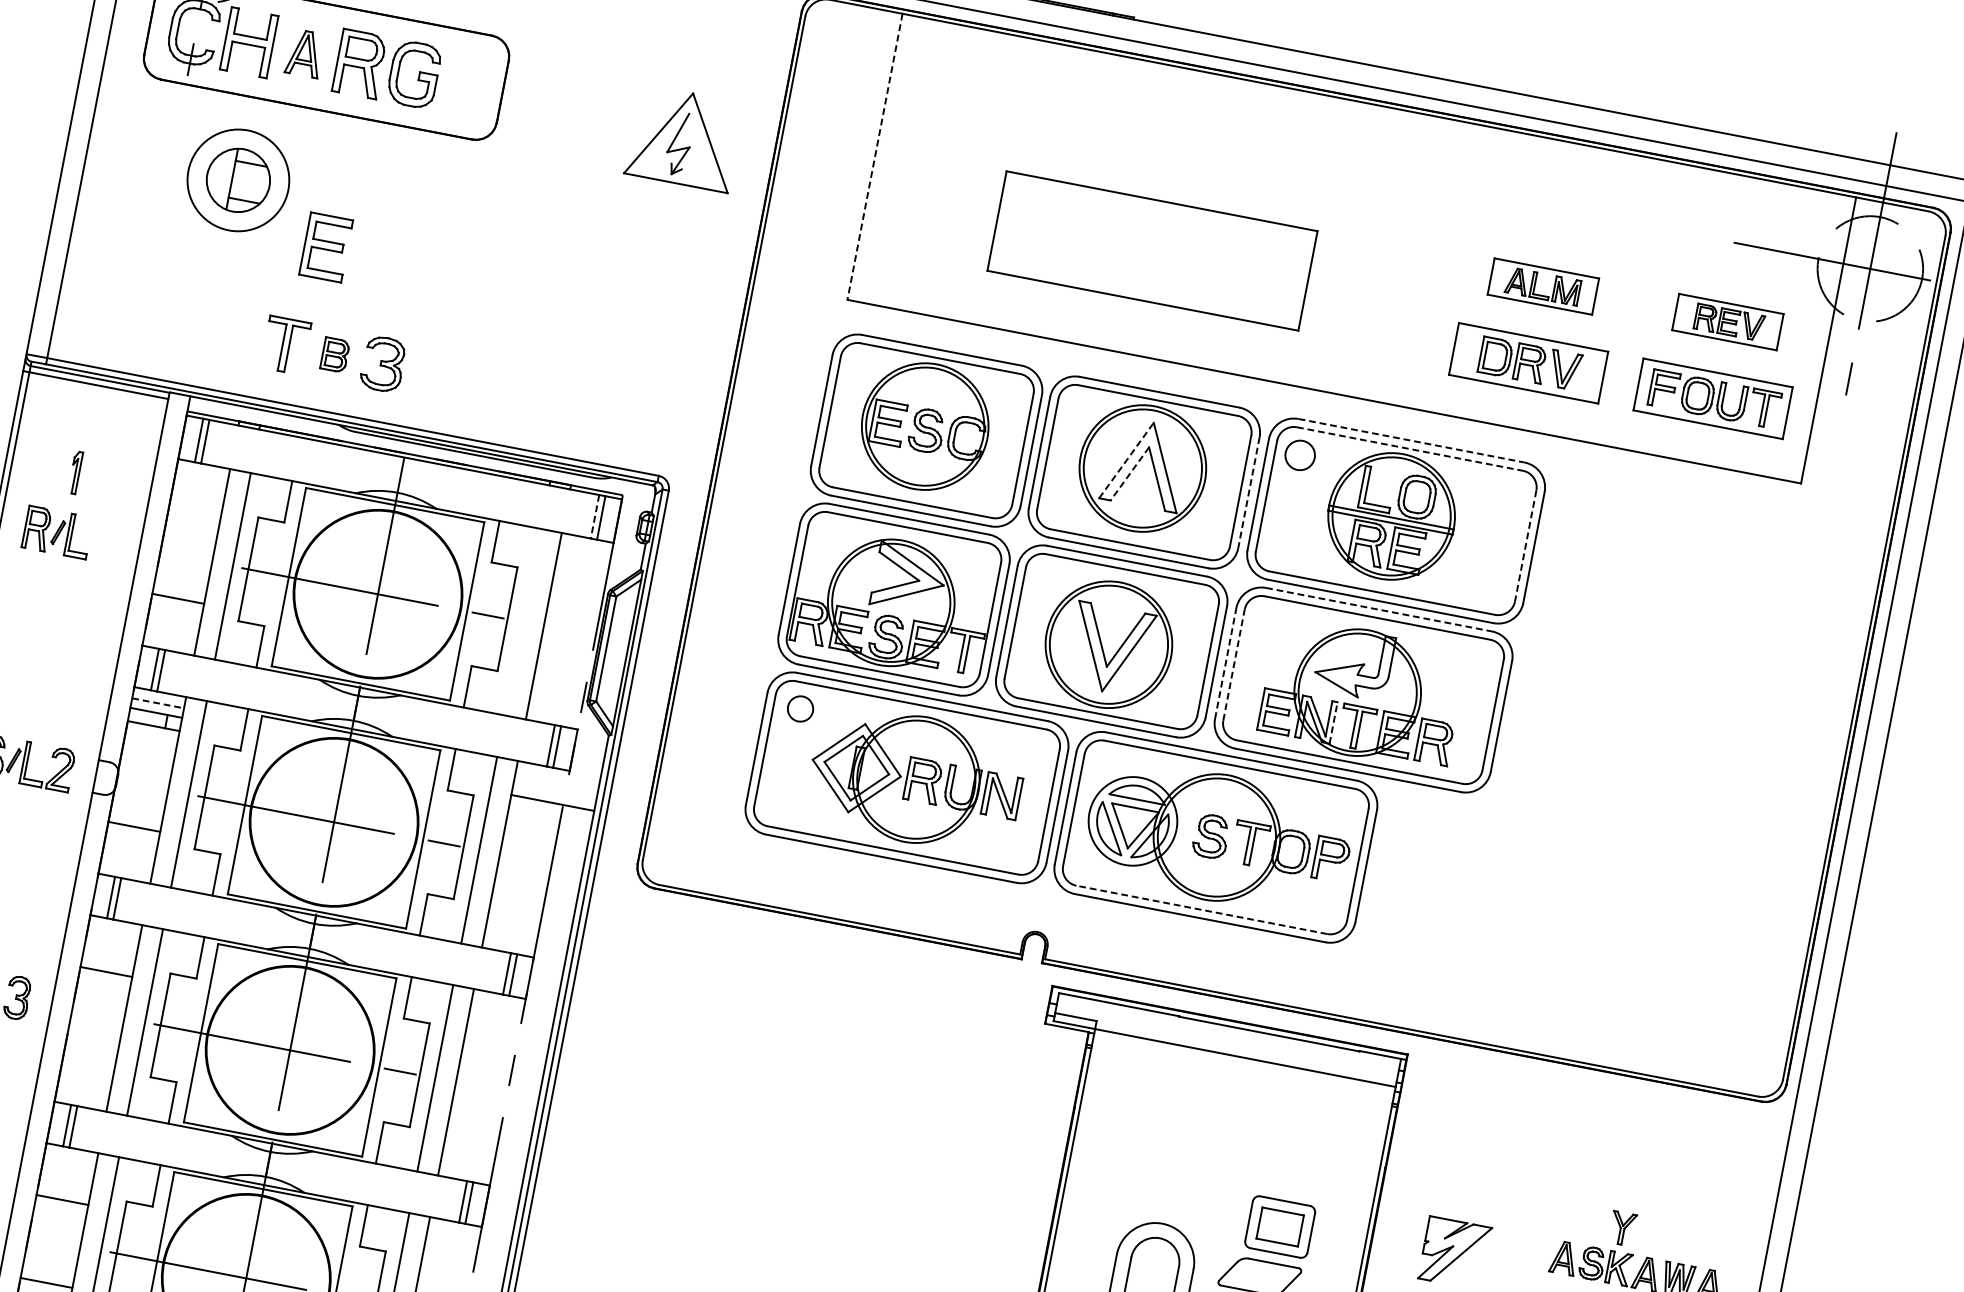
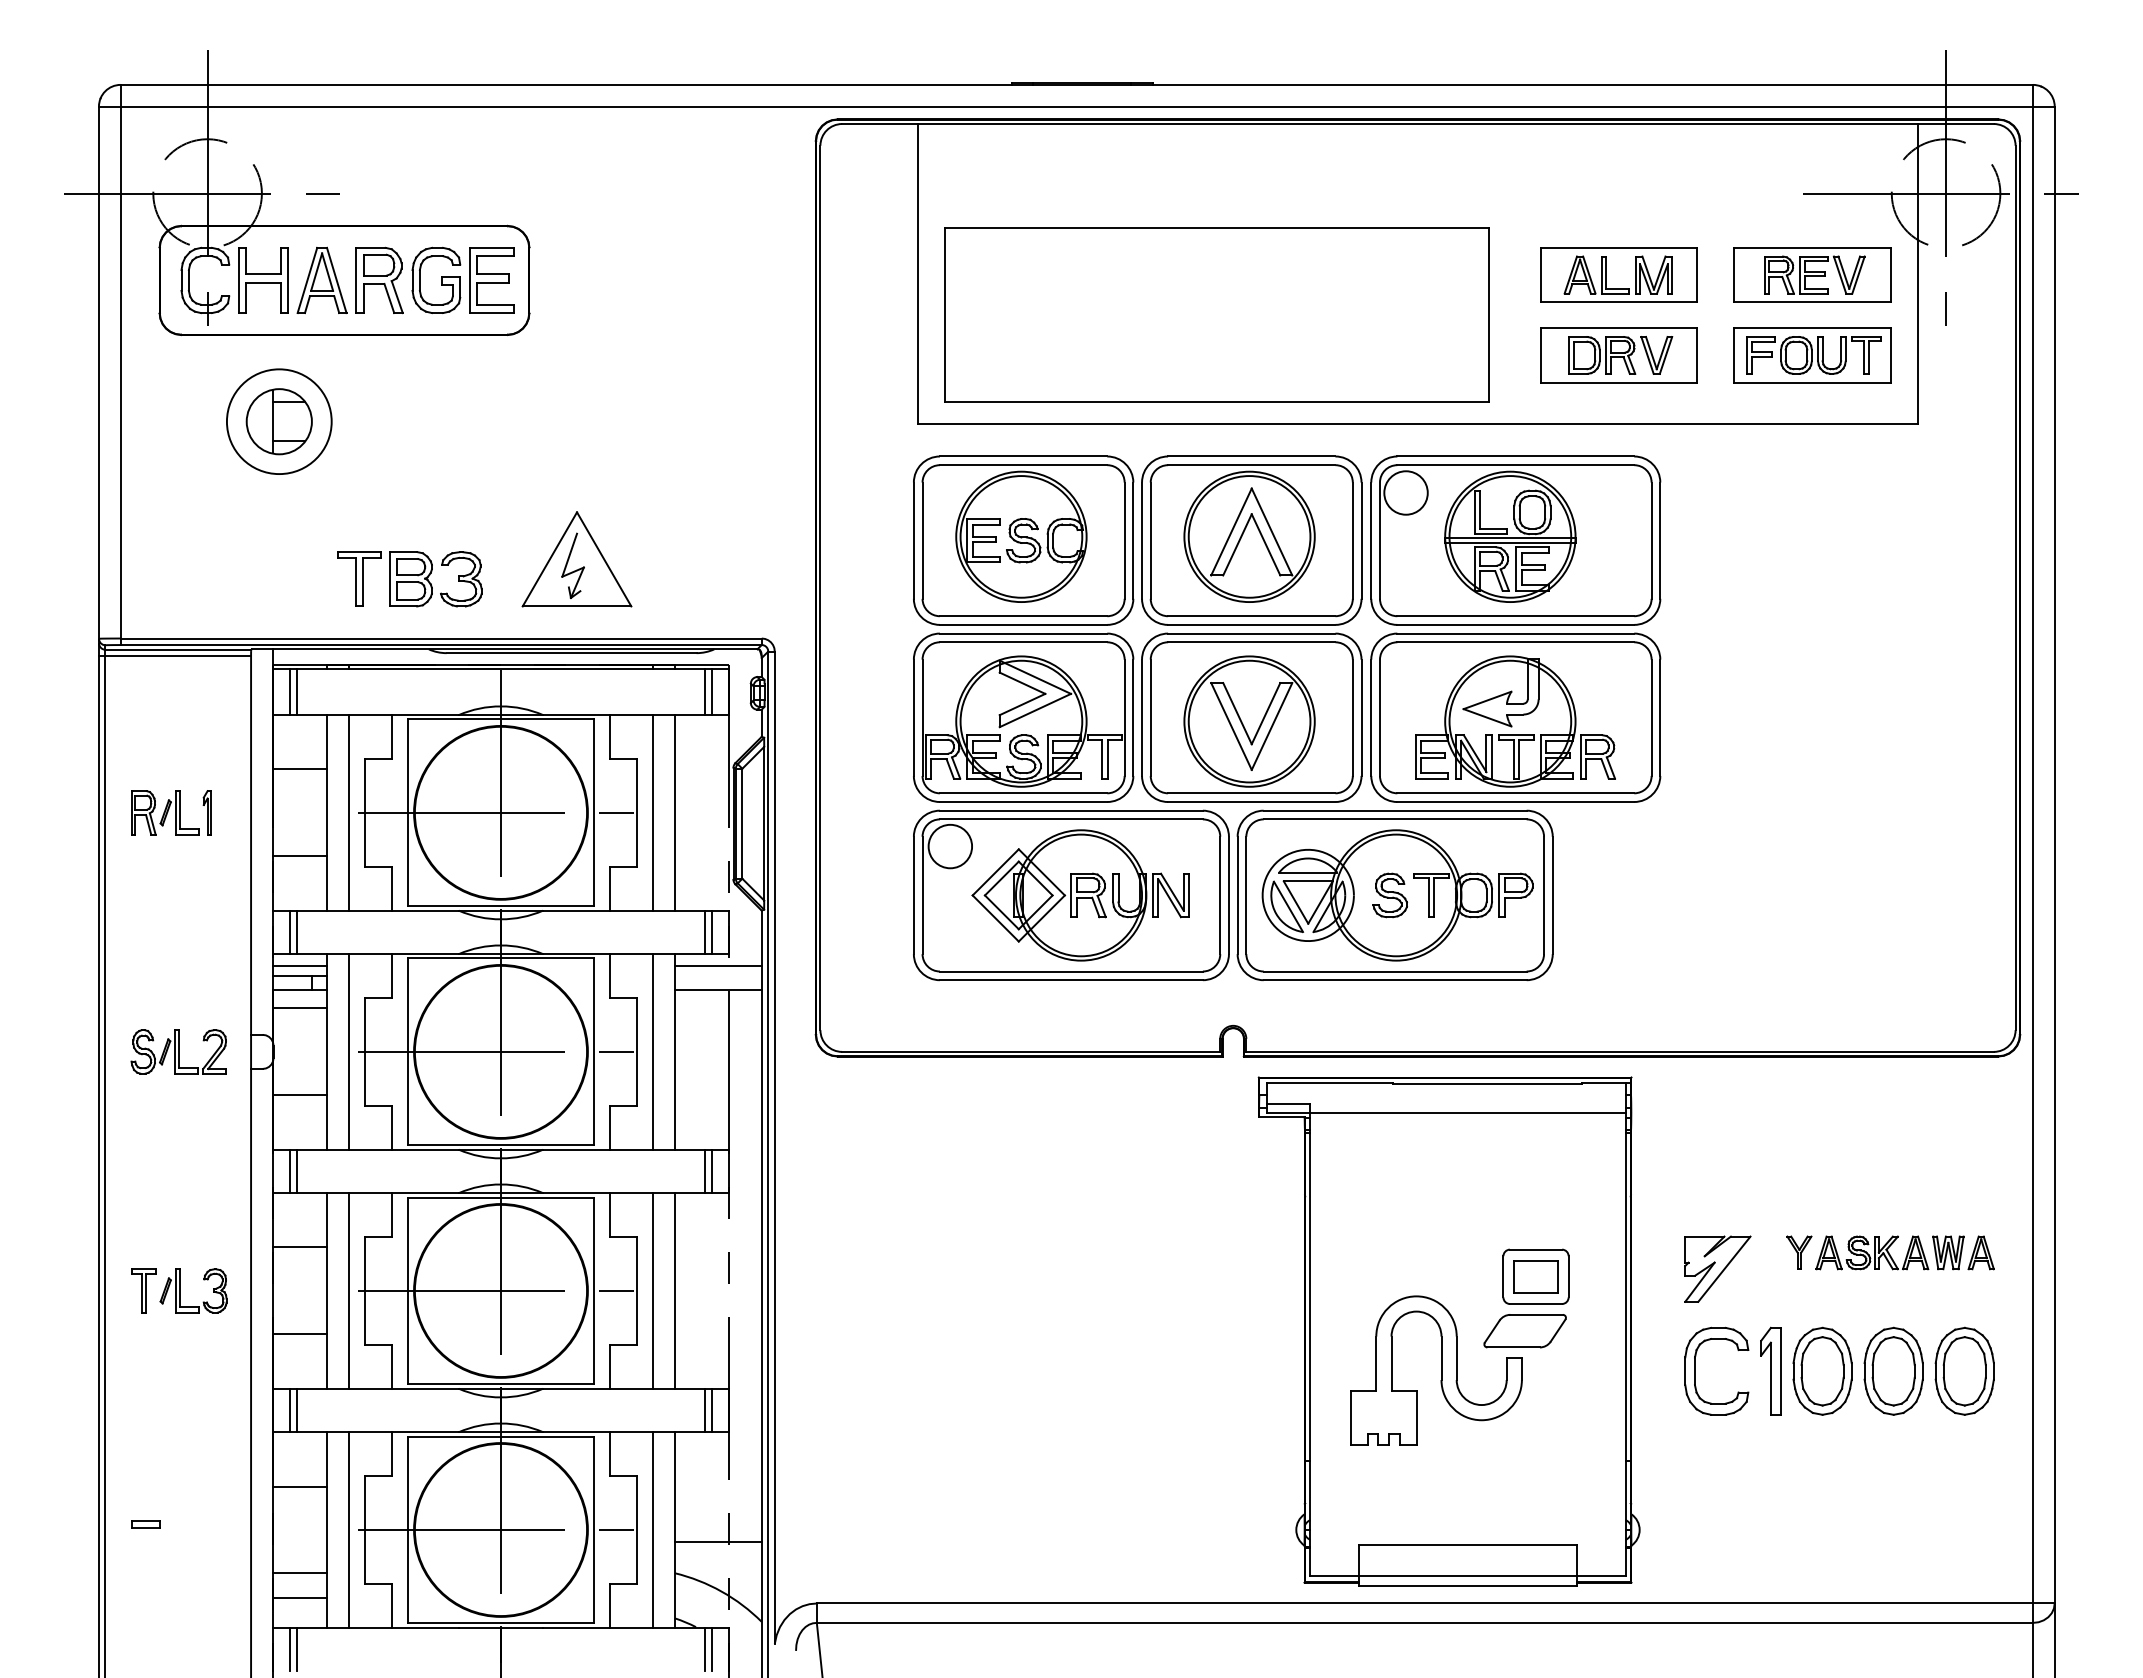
part: (304, 53) -> (321, 280), size x1.43
part: (683, 138) -> (576, 559), moved
line: (875, 156) -> (918, 273), dashed -> solid
part: (325, 247) -> (491, 280), moved
part: (1152, 250) -> (1216, 314), size x1.67
part: (1543, 286) -> (1618, 274), size x1.43
part: (1728, 321) -> (1812, 274), size x1.43
part: (334, 355) -> (410, 579), size x1.67
line: (1412, 440) -> (1516, 456), dashed -> solid
line: (1410, 449) -> (1516, 465), dashed -> solid
circle: (1299, 454) -> (1405, 492), size x1.43
line: (1126, 461) -> (1231, 532), dashed -> solid
part: (74, 472) -> (206, 812), moved
line: (1129, 473) -> (1237, 544), dashed -> solid
line: (1248, 493) -> (1361, 541), dashed -> solid
line: (193, 515) -> (299, 769), added
line: (595, 517) -> (705, 692), dashed -> solid
line: (1525, 546) -> (1651, 541), dashed -> solid
line: (1379, 609) -> (1516, 633), dashed -> solid
line: (523, 621) -> (653, 812), added
line: (1225, 663) -> (1371, 717), dashed -> solid
line: (1233, 664) -> (1379, 717), dashed -> solid
line: (158, 703) -> (300, 965), dashed -> solid
circle: (800, 708) -> (950, 846), size x1.67
line: (1333, 722) -> (1491, 756), dashed -> solid
line: (149, 743) -> (299, 1008), added
line: (556, 779) -> (717, 965), added
line: (1201, 909) -> (1394, 971), dashed -> solid
line: (89, 1054) -> (299, 1334), added
part: (1622, 1228) -> (1799, 1252), moved

